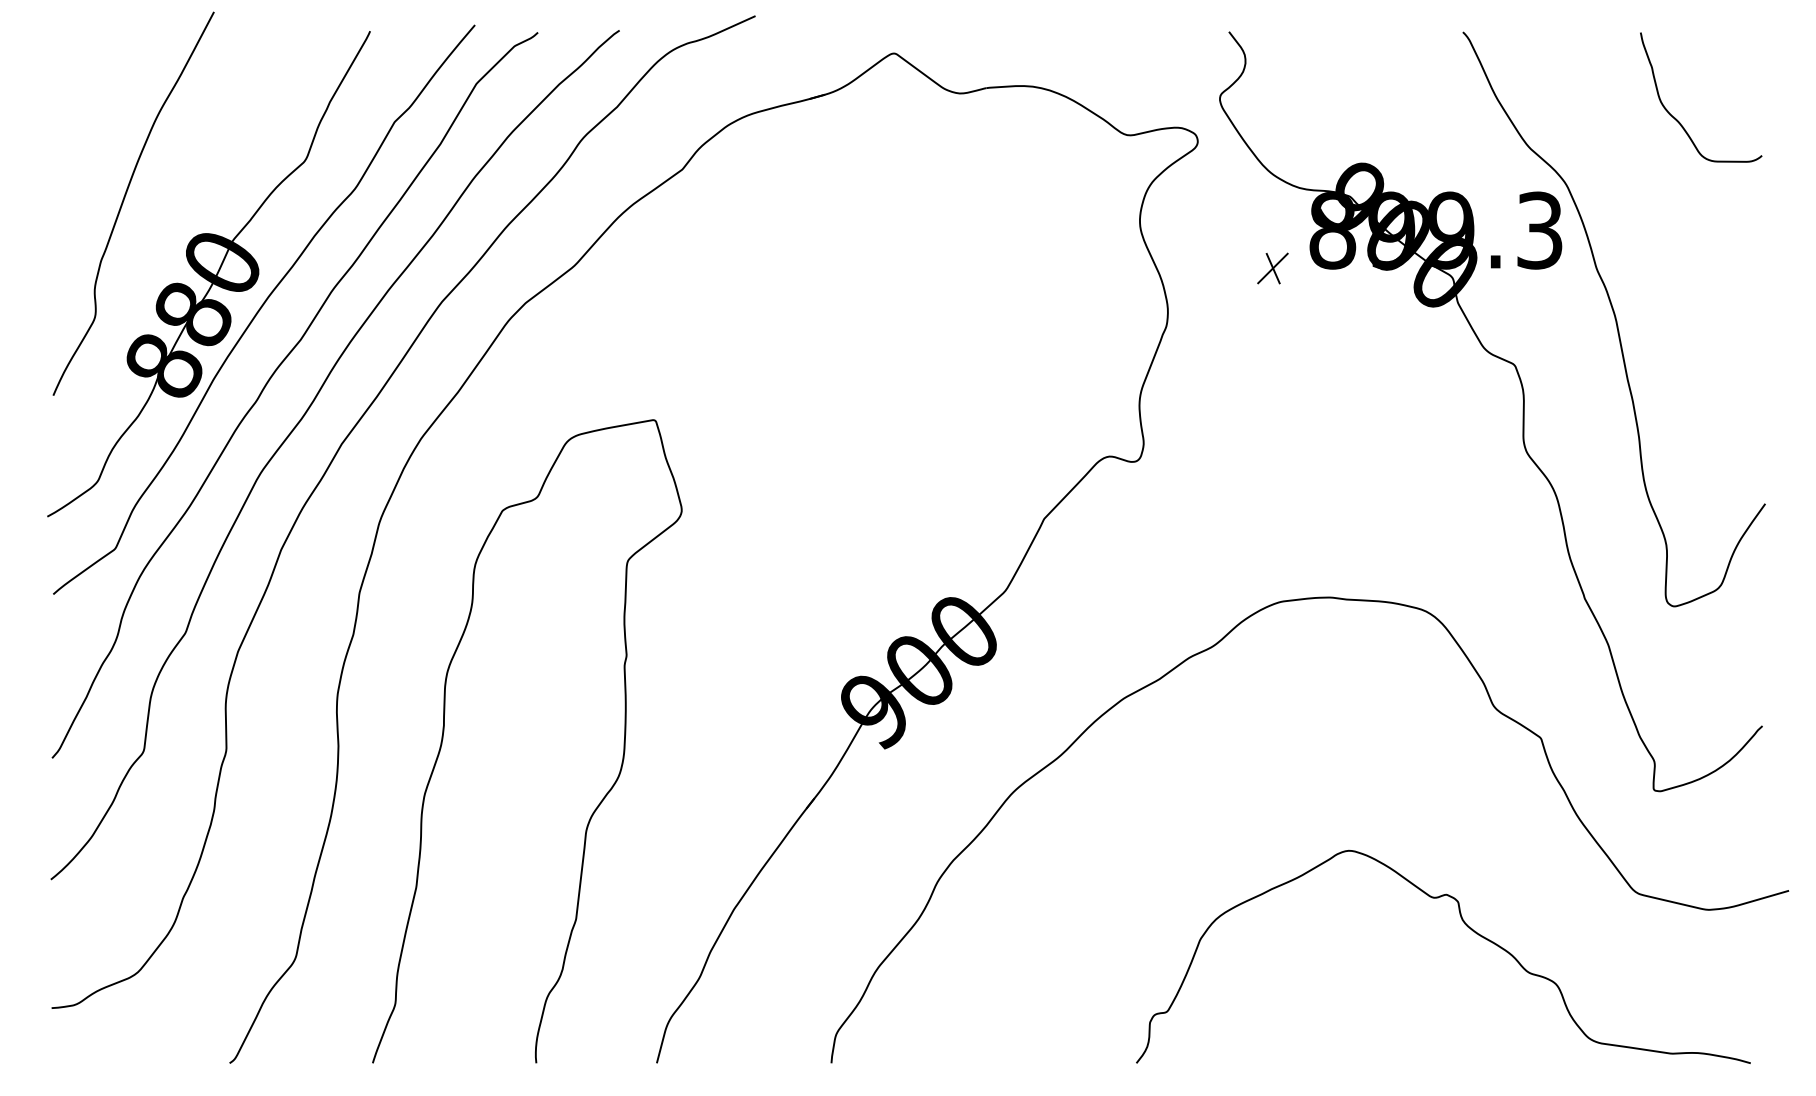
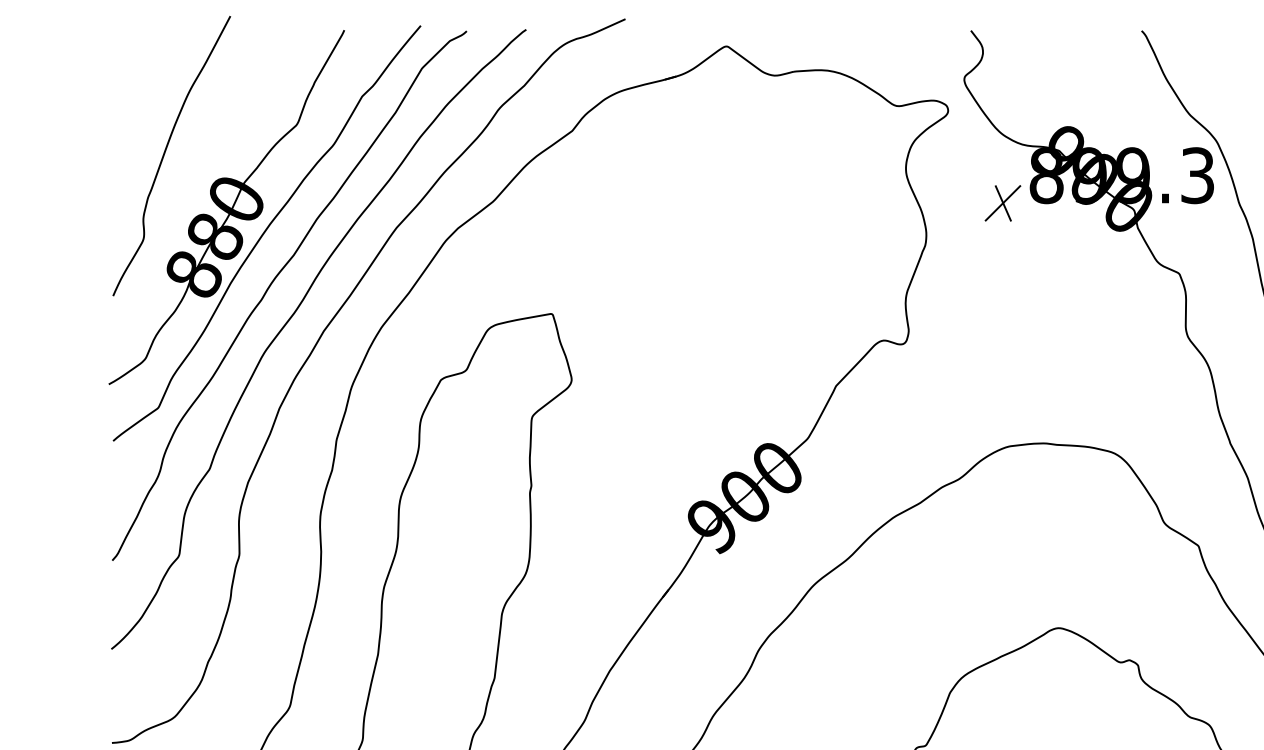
part: (1272, 268) -> (1002, 203), size x1.6

